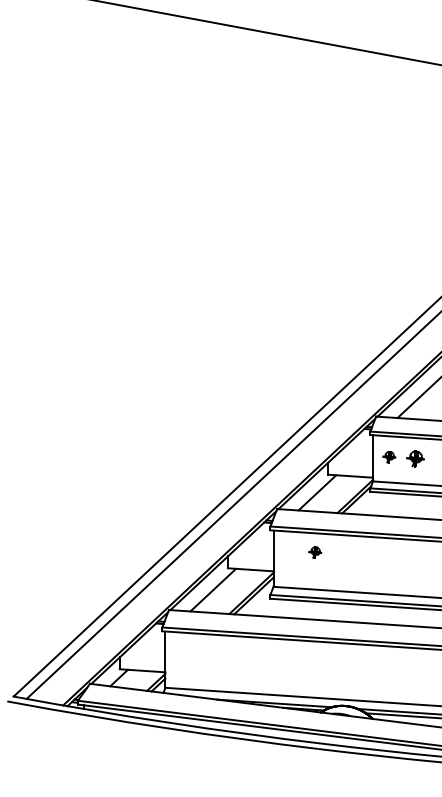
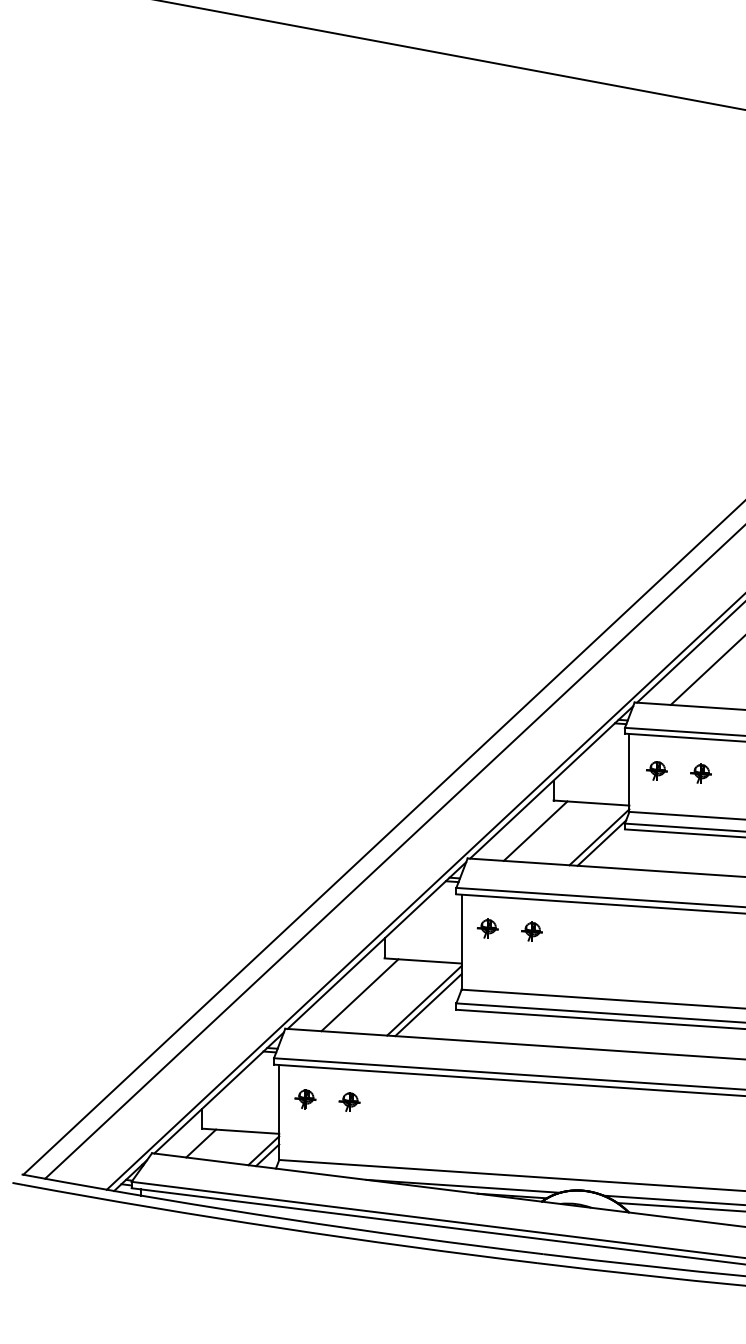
part: (415, 458) -> (701, 773), size x0.71
part: (288, 550) -> (486, 928), added
part: (180, 651) -> (304, 1098), added
part: (206, 653) -> (348, 1102), added

